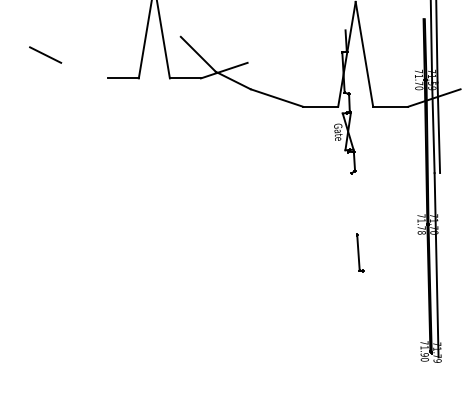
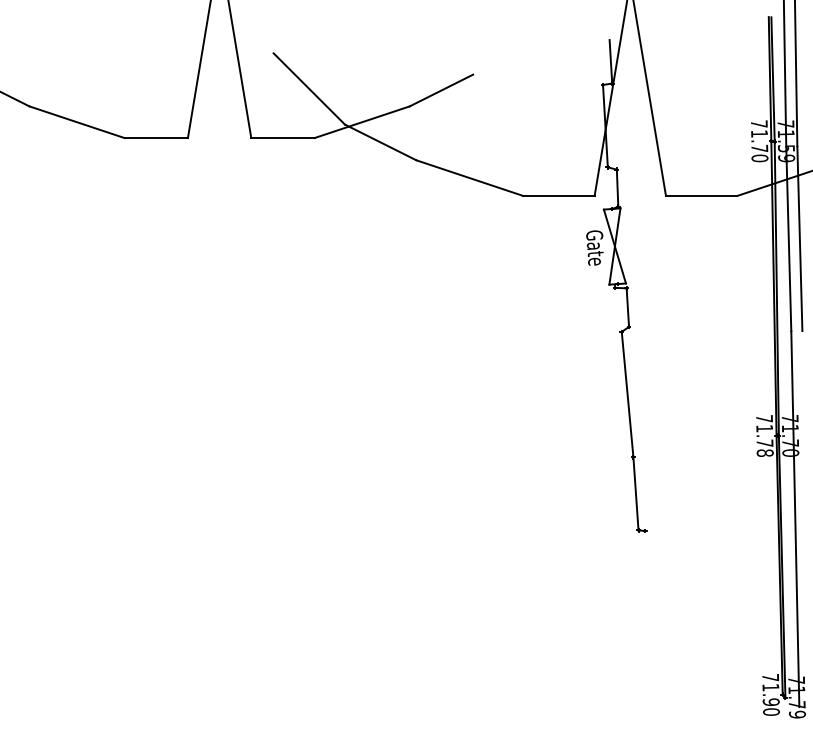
line: (262, 54) -> (440, 89), added
line: (84, 70) -> (77, 121), added
line: (354, 203) -> (627, 393), added

